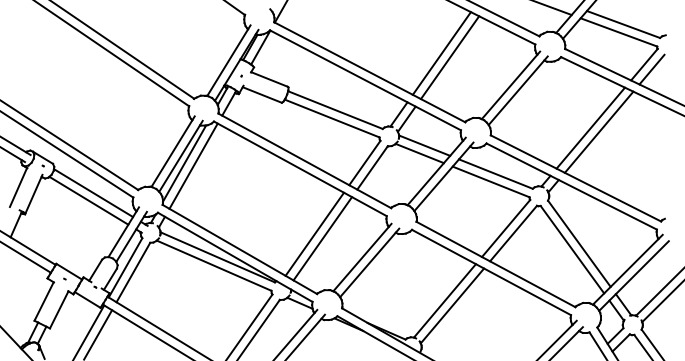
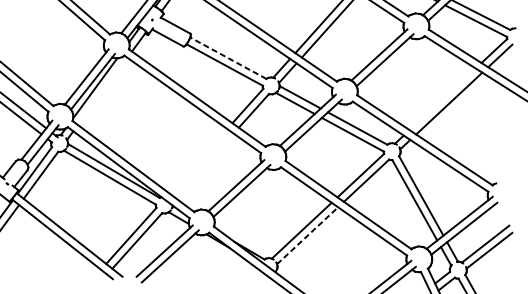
line: (335, 110) -> (228, 58), solid -> dashed
line: (590, 127) -> (442, 98), removed
line: (193, 165) -> (102, 90), removed
line: (314, 233) -> (198, 160), removed
line: (322, 238) -> (204, 165), removed
line: (452, 305) -> (307, 235), solid -> dashed

